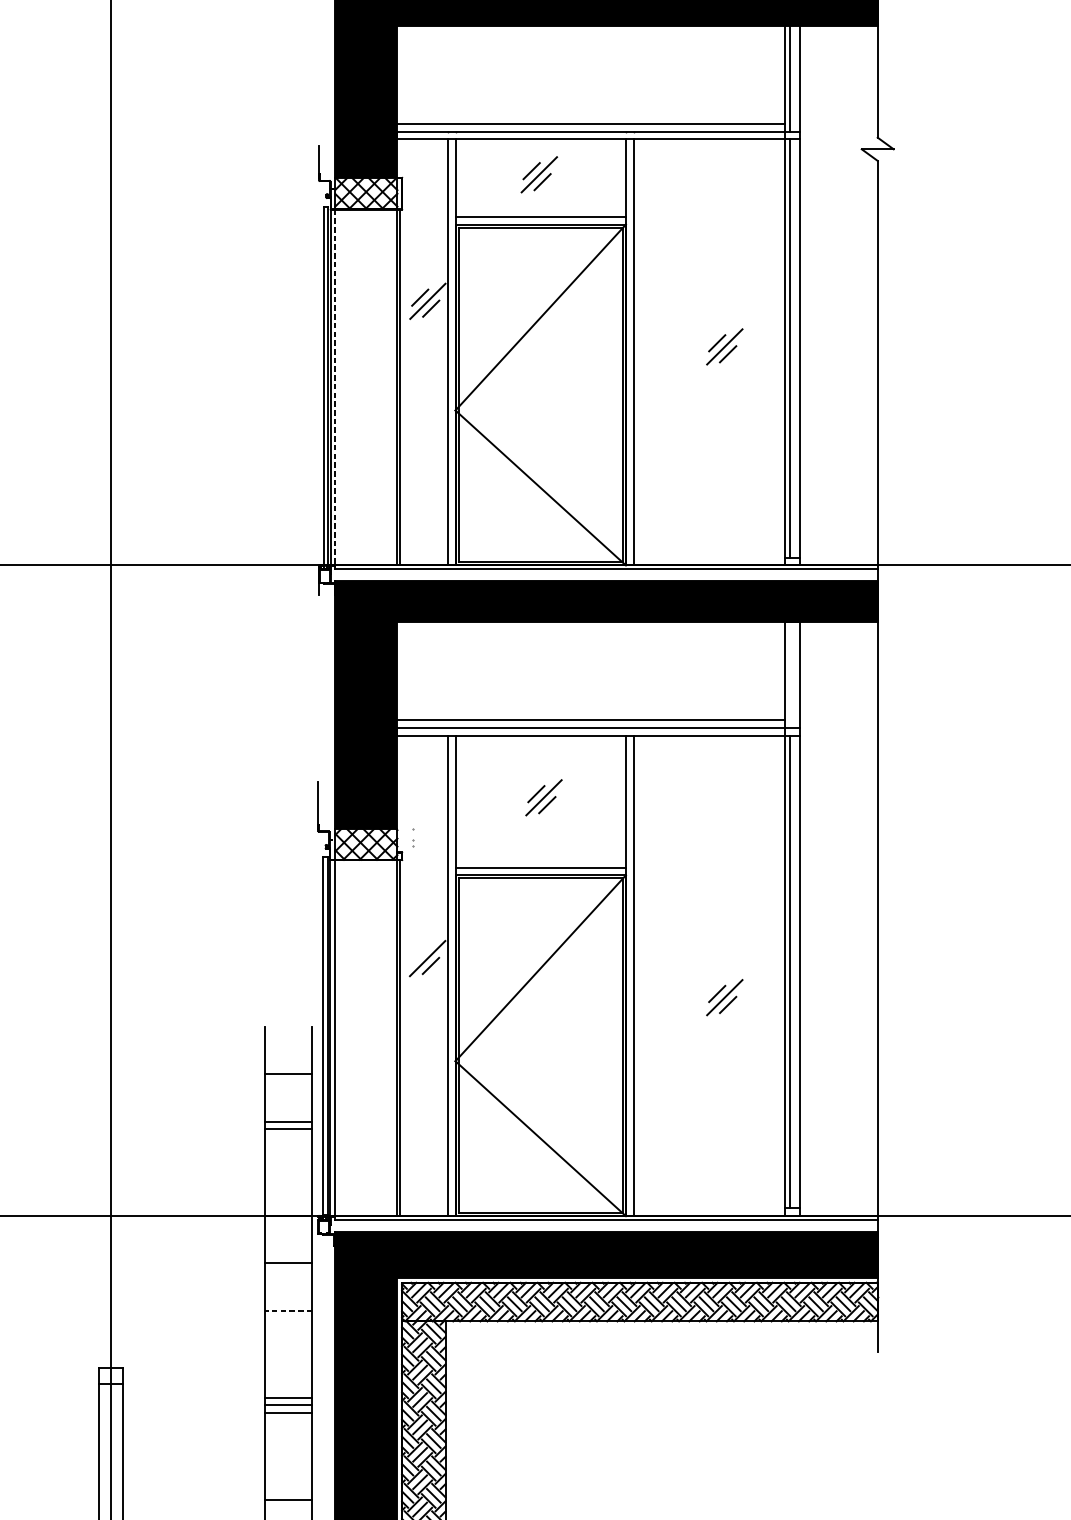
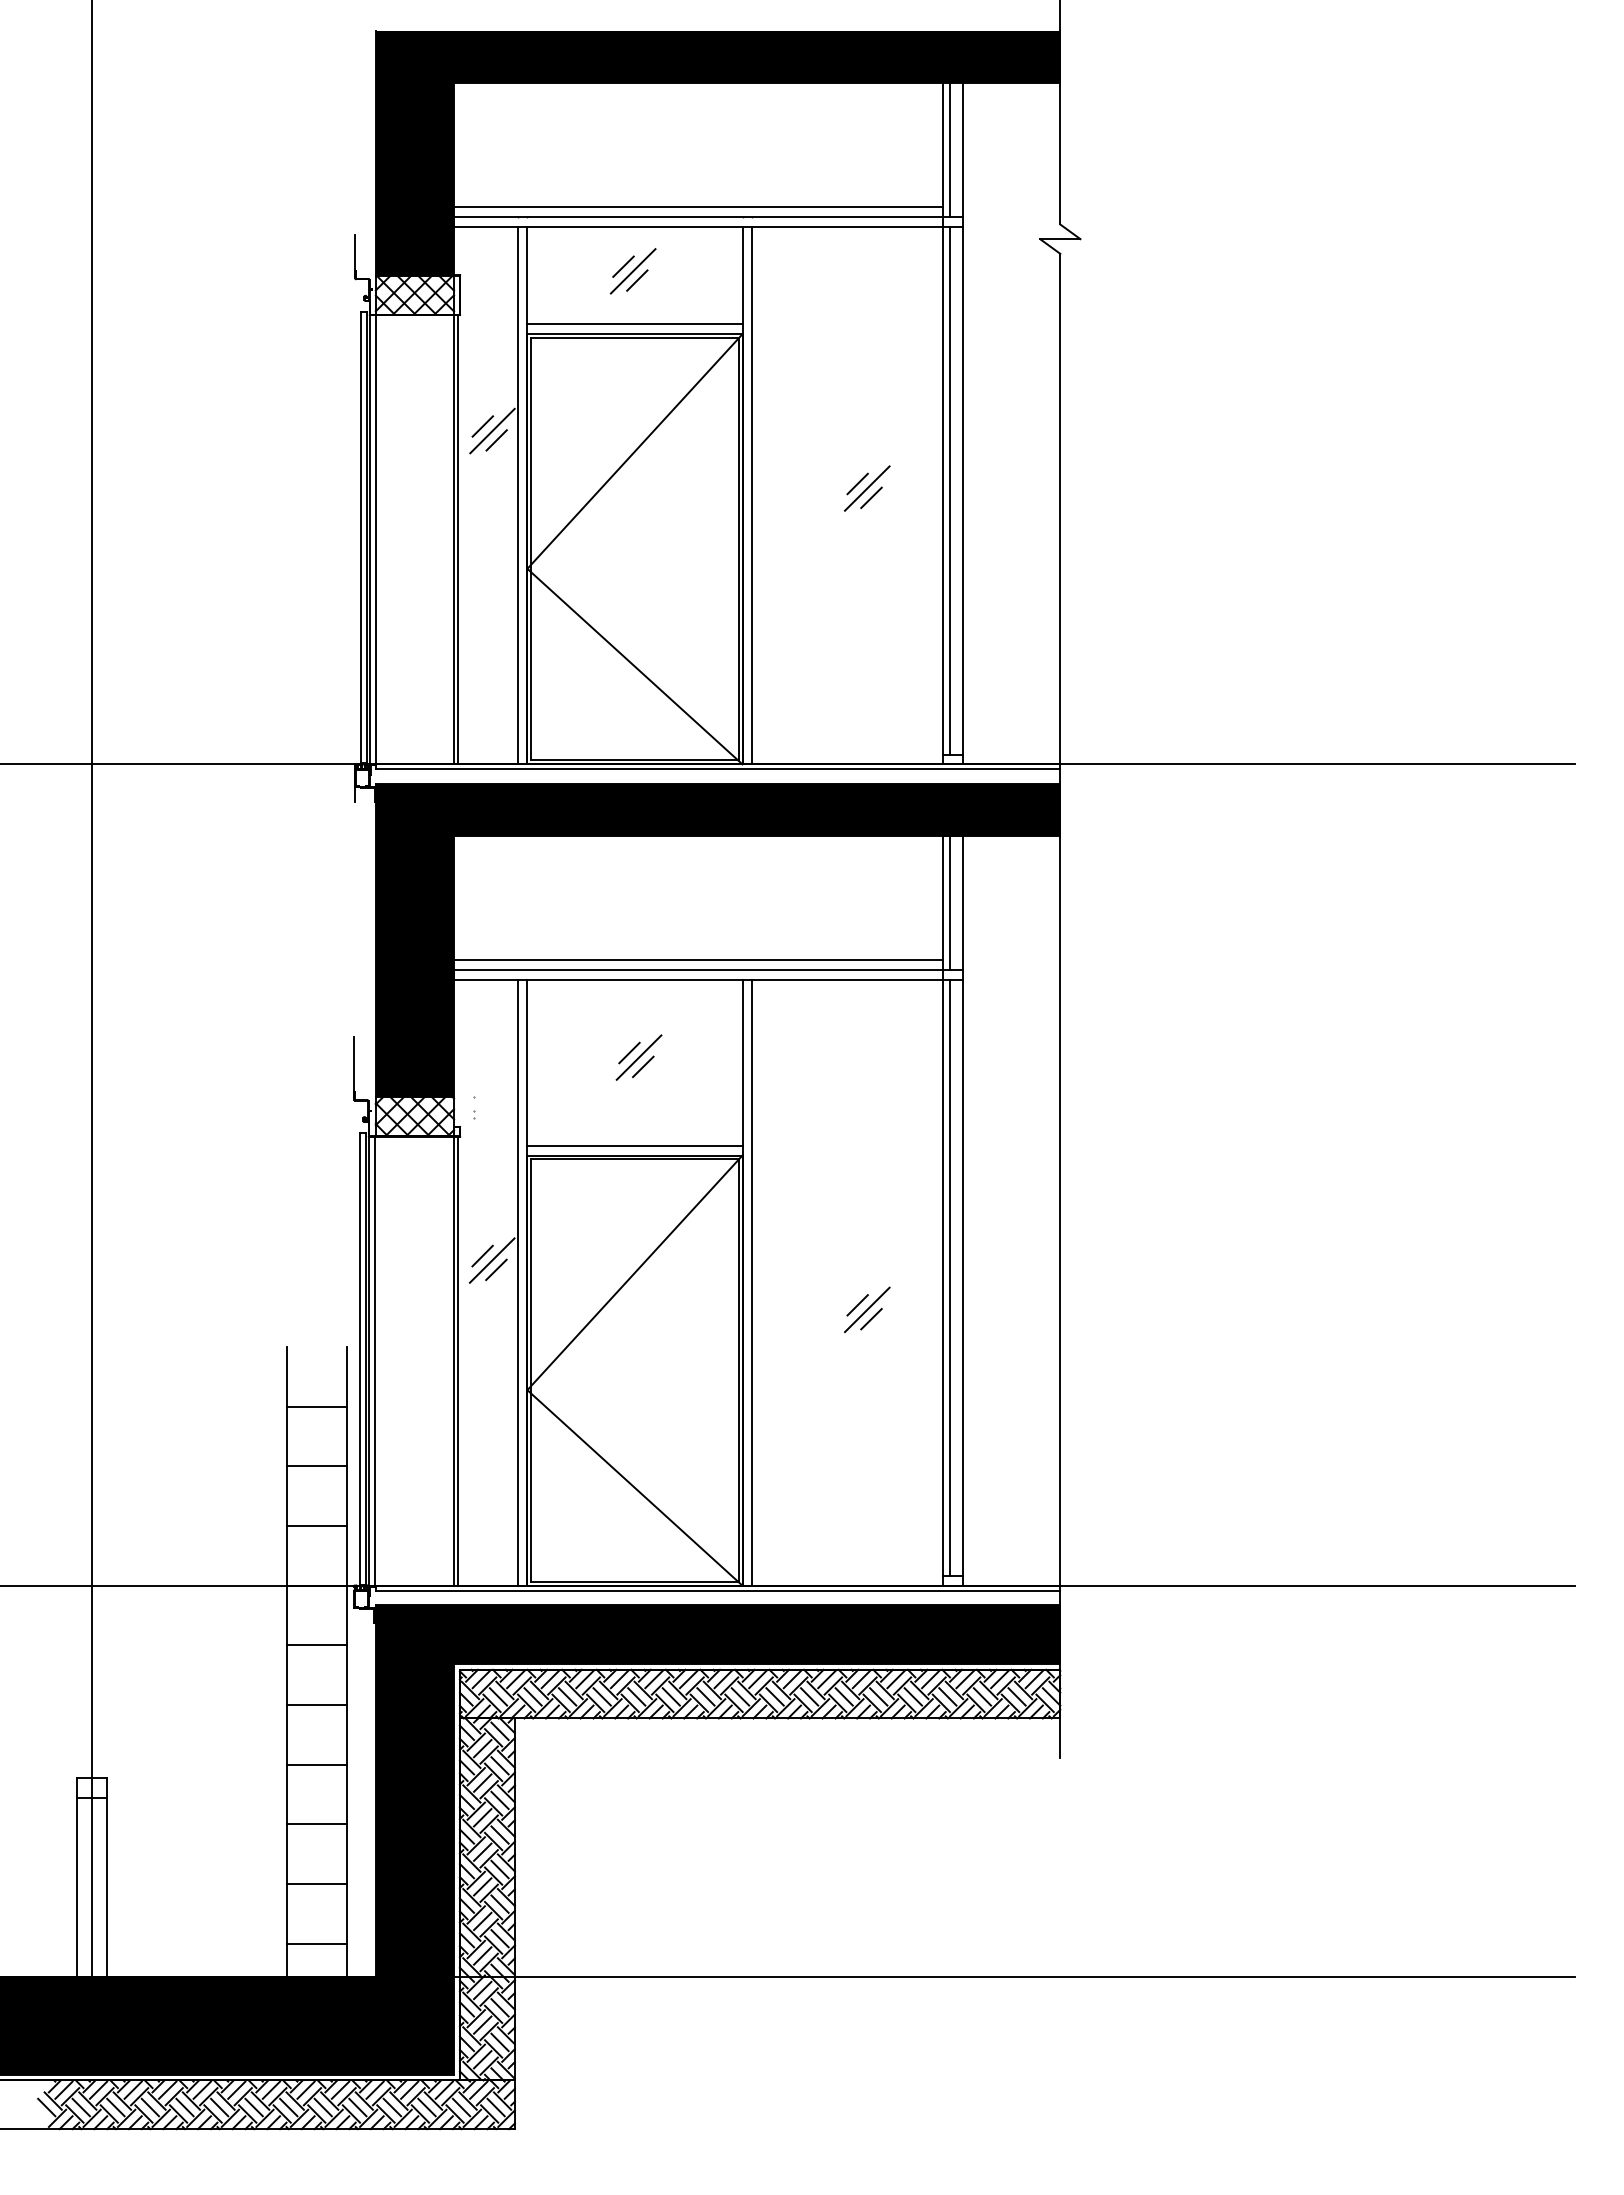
line: (335, 387) -> (375, 539), dashed -> solid
line: (789, 674) -> (949, 902), added
line: (419, 954) -> (482, 1255), added
line: (288, 1129) -> (316, 1526), moved
line: (288, 1311) -> (316, 1705), dashed -> solid
line: (288, 1397) -> (316, 1764), moved
line: (288, 1412) -> (316, 1883), moved

